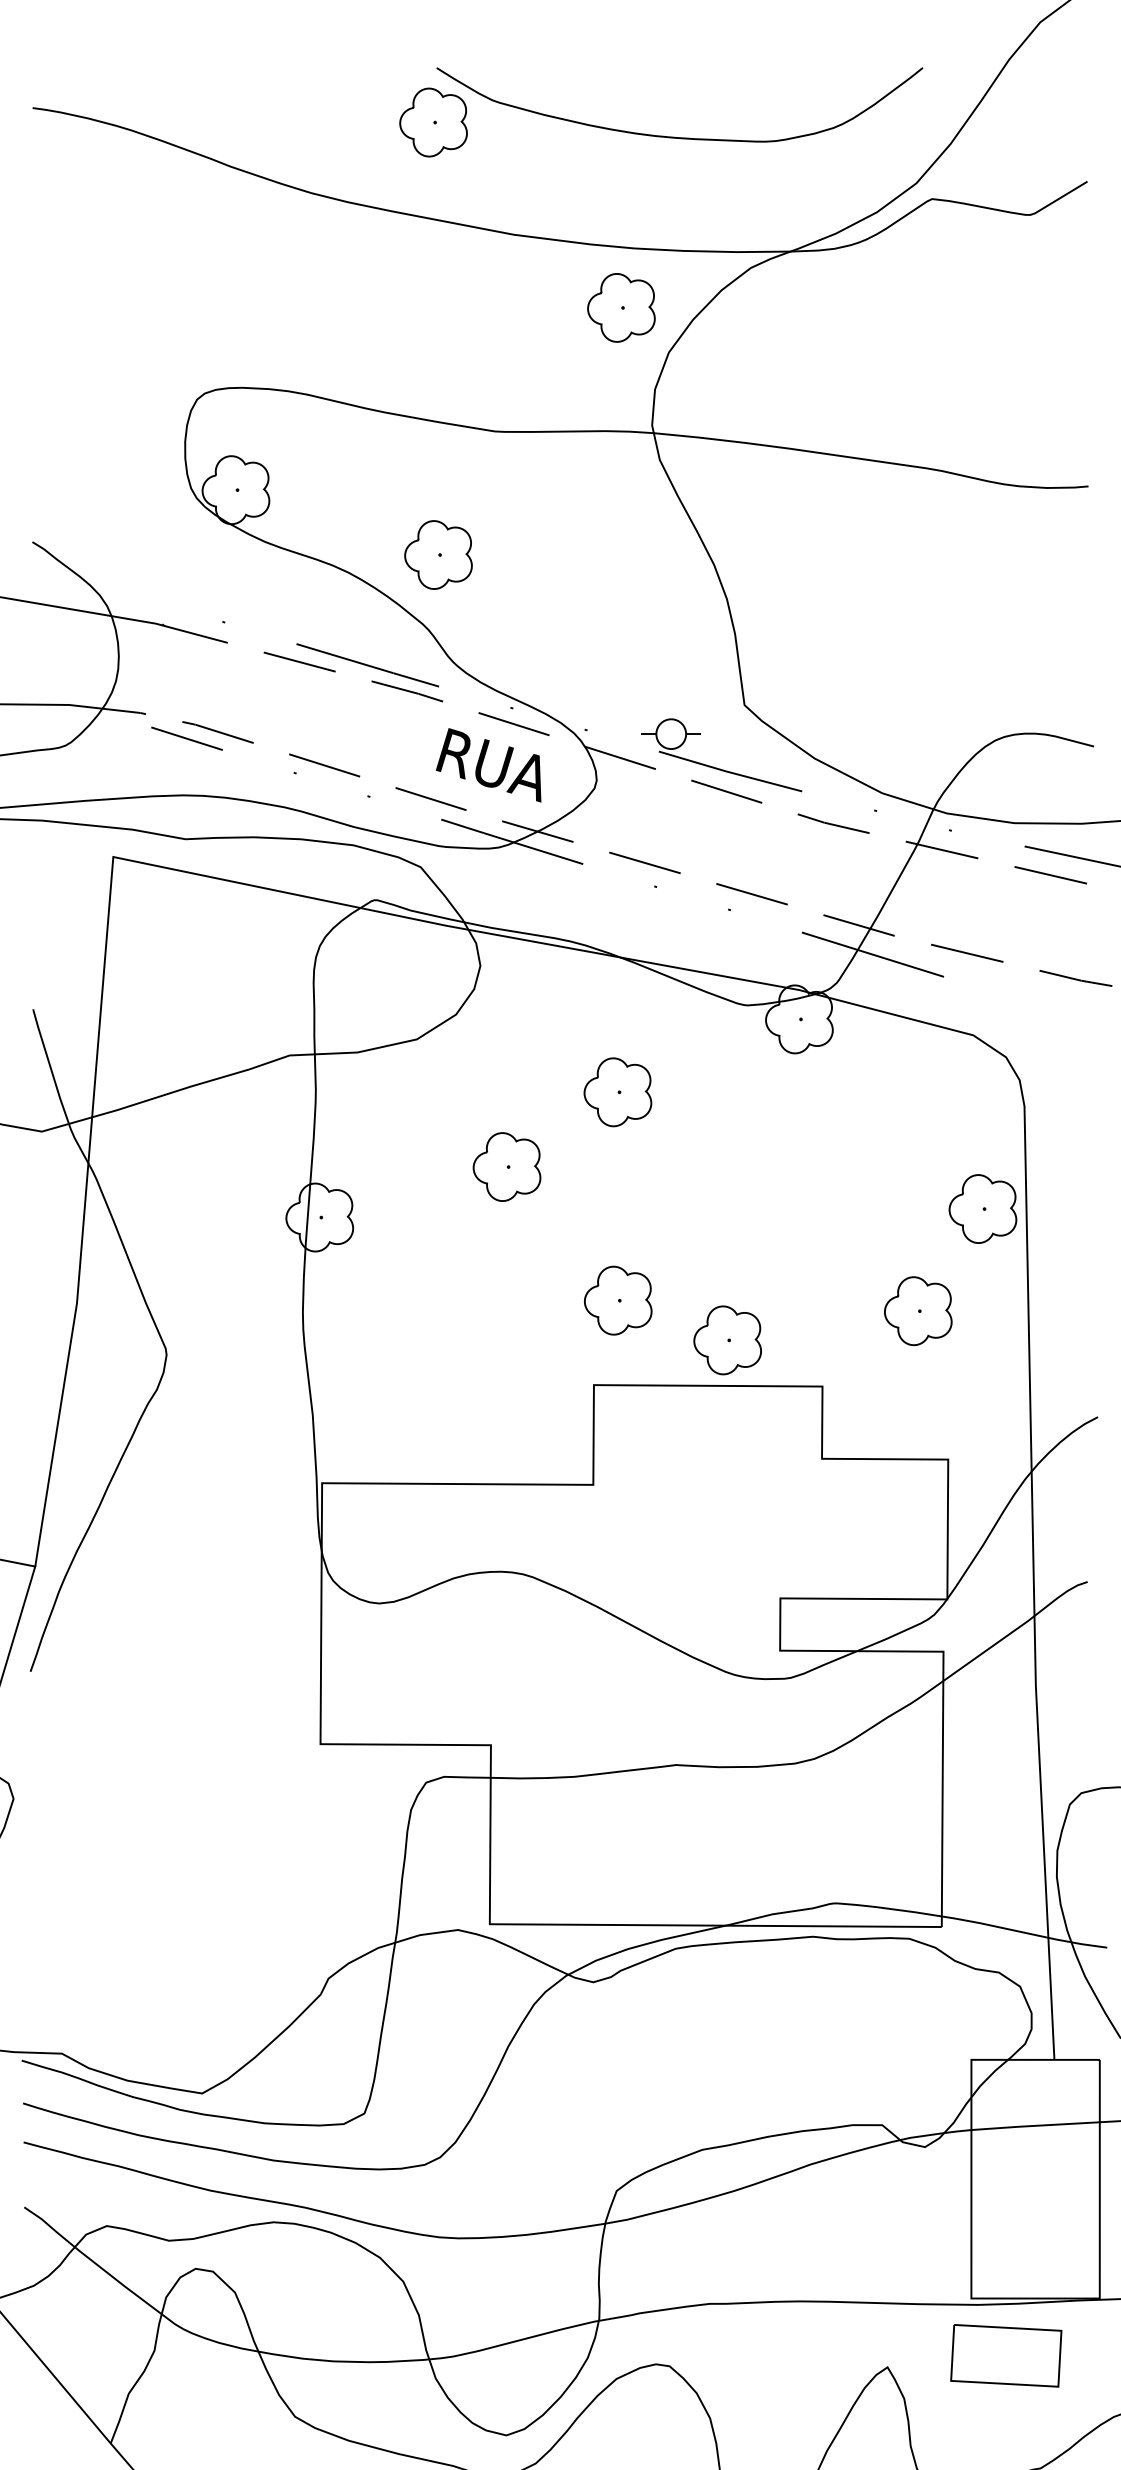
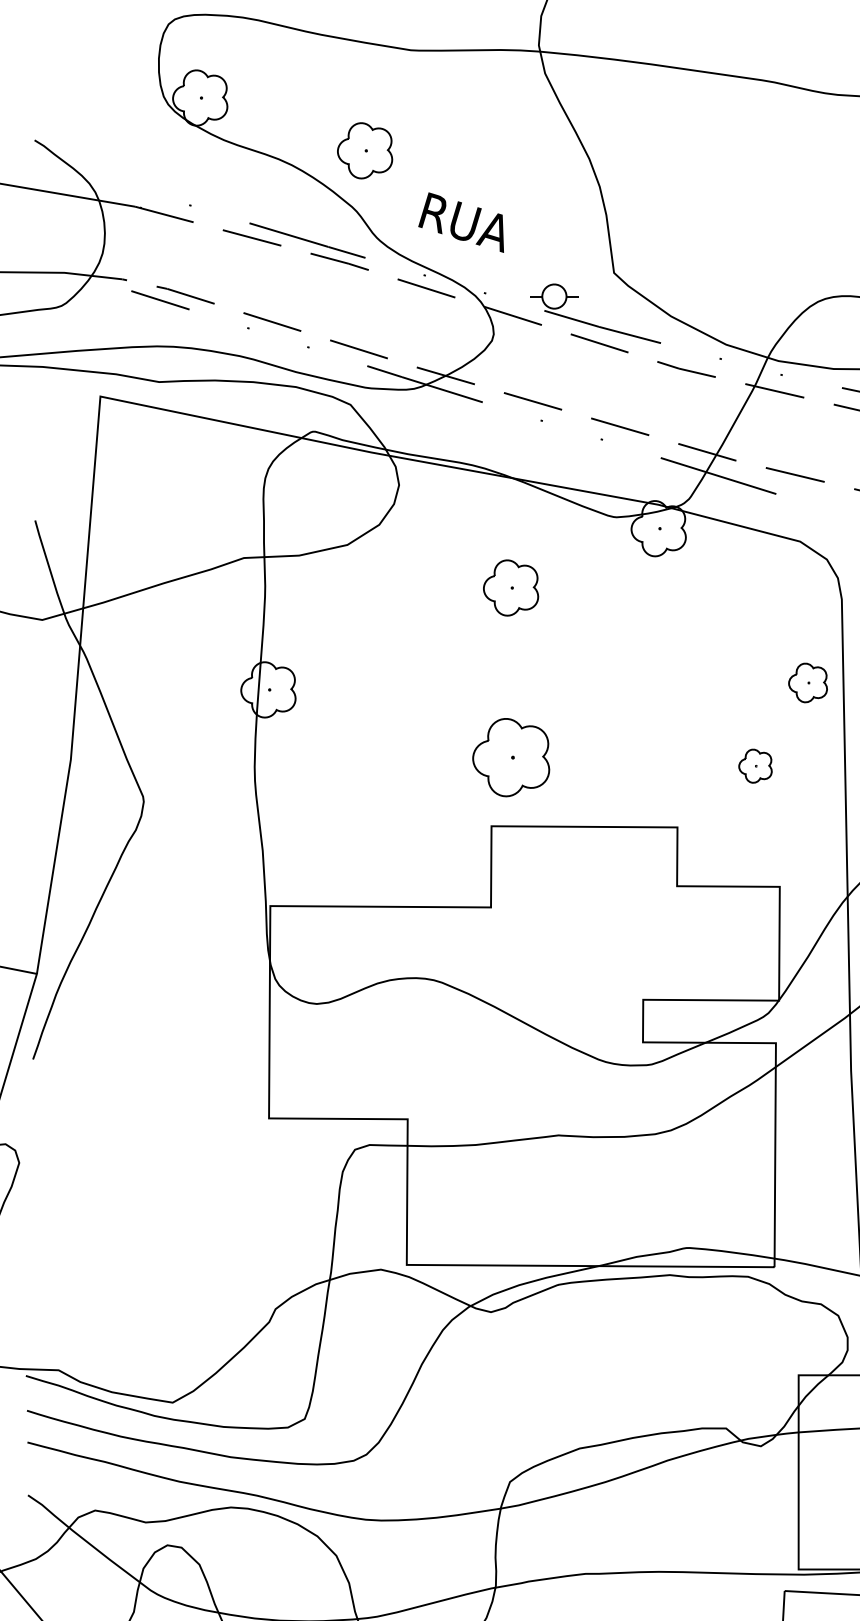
text: (488, 765) -> (461, 222), moved
part: (506, 1166) -> (420, 648), removed
part: (982, 1208) -> (807, 682), size x0.7
part: (618, 1300) -> (511, 757), size x1.4
part: (918, 1311) -> (755, 766), size x0.6
part: (727, 1340) -> (600, 789), removed

